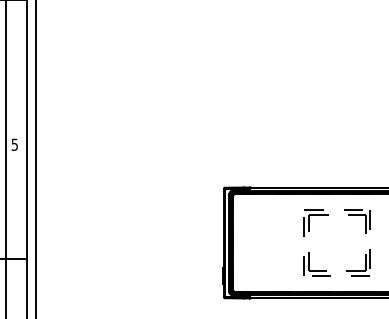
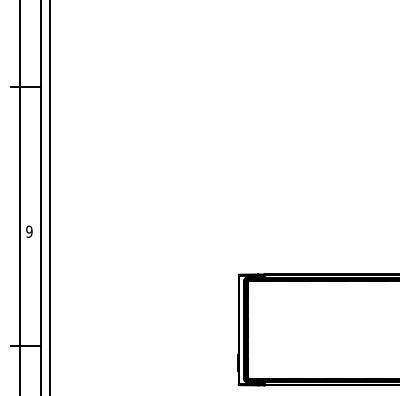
text: (14, 144) -> (29, 231), 5 -> 9
part: (327, 214) -> (342, 301), removed

